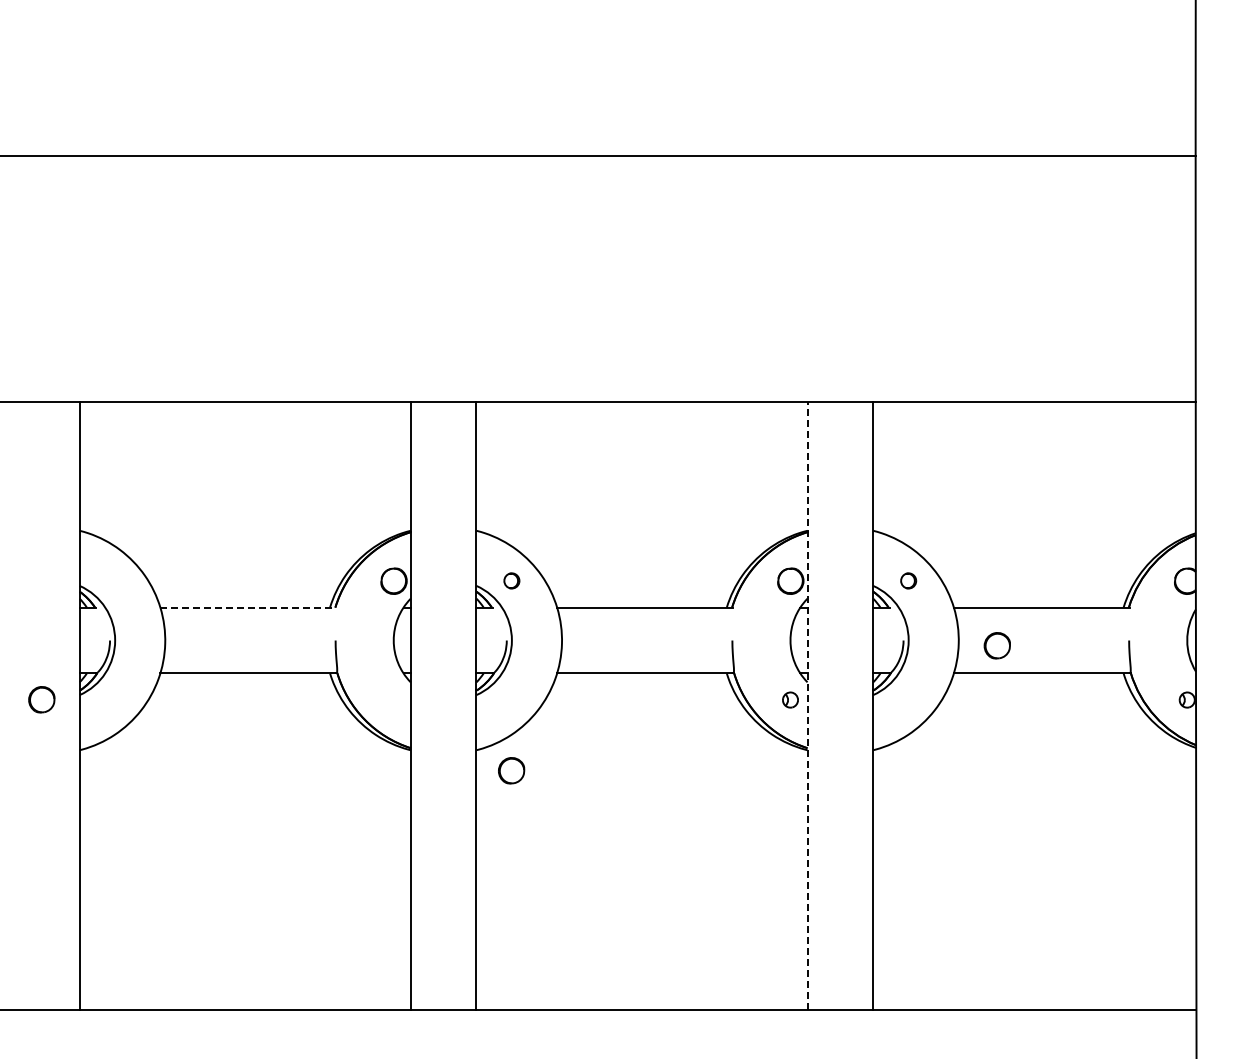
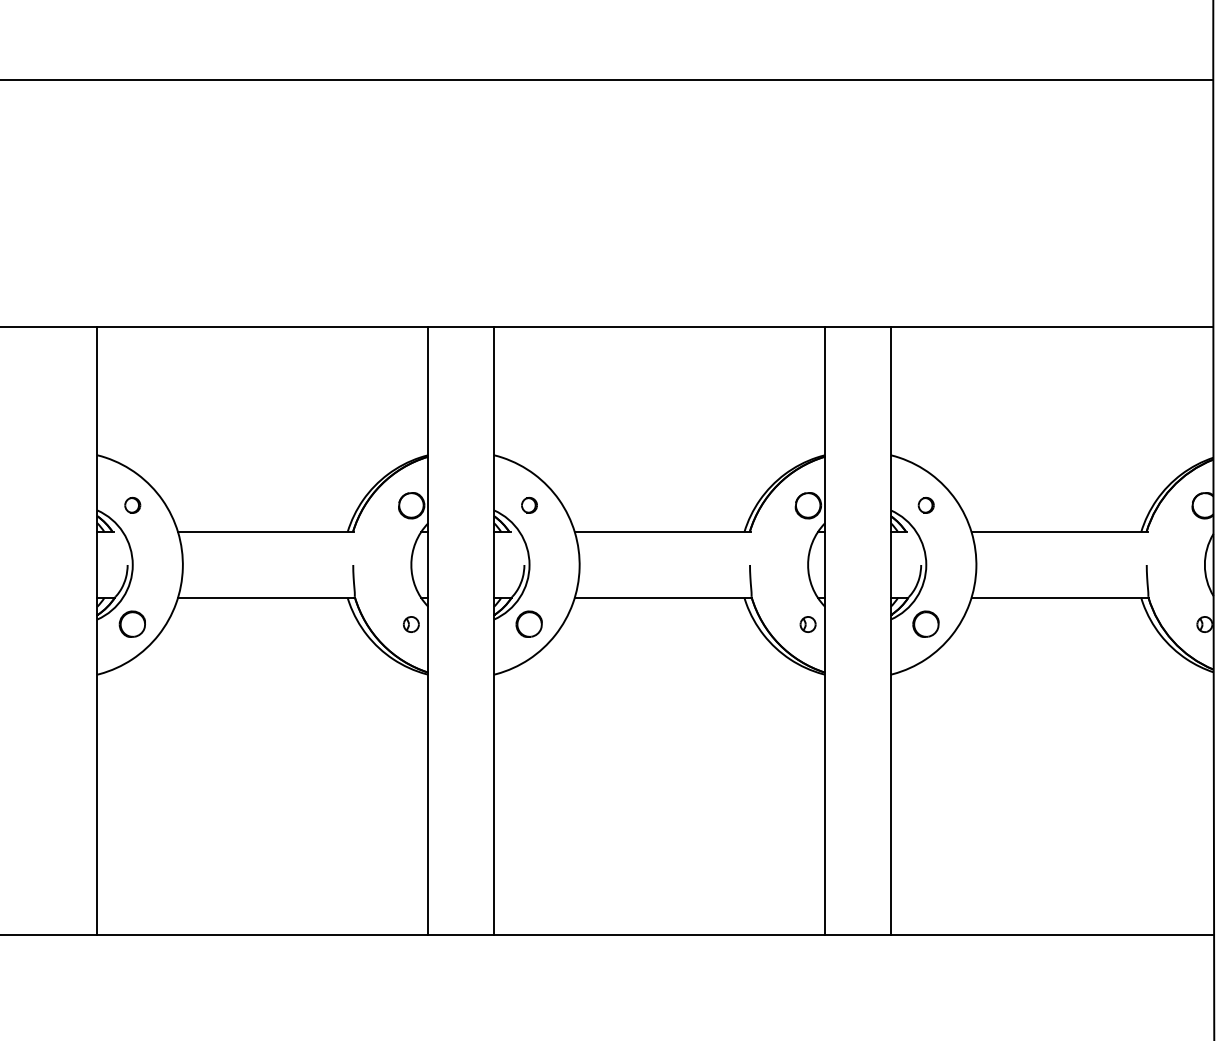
part: (114, 580) -> (132, 504), added
line: (248, 607) -> (266, 531), dashed -> solid
part: (996, 645) -> (925, 623), moved
part: (41, 699) -> (132, 623), moved
part: (393, 699) -> (411, 623), added
line: (807, 706) -> (825, 630), dashed -> solid
part: (511, 770) -> (529, 623), moved

